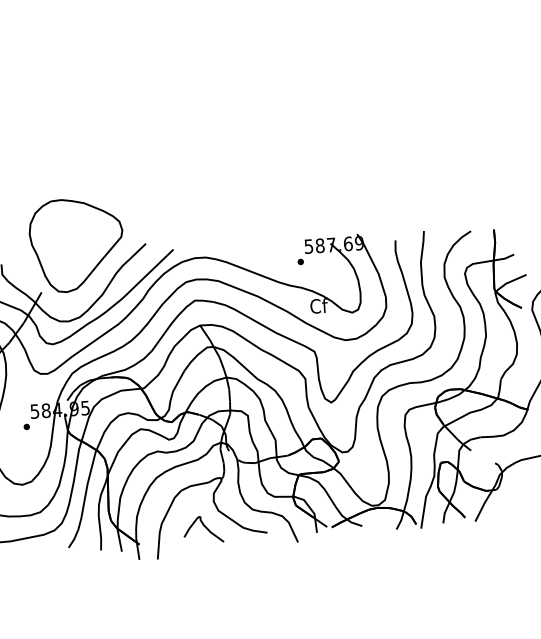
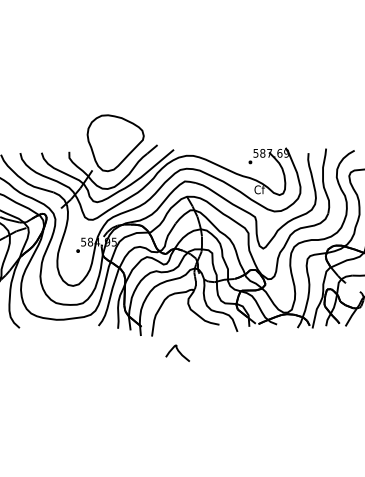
curve: (202, 526) -> (177, 351), moved

